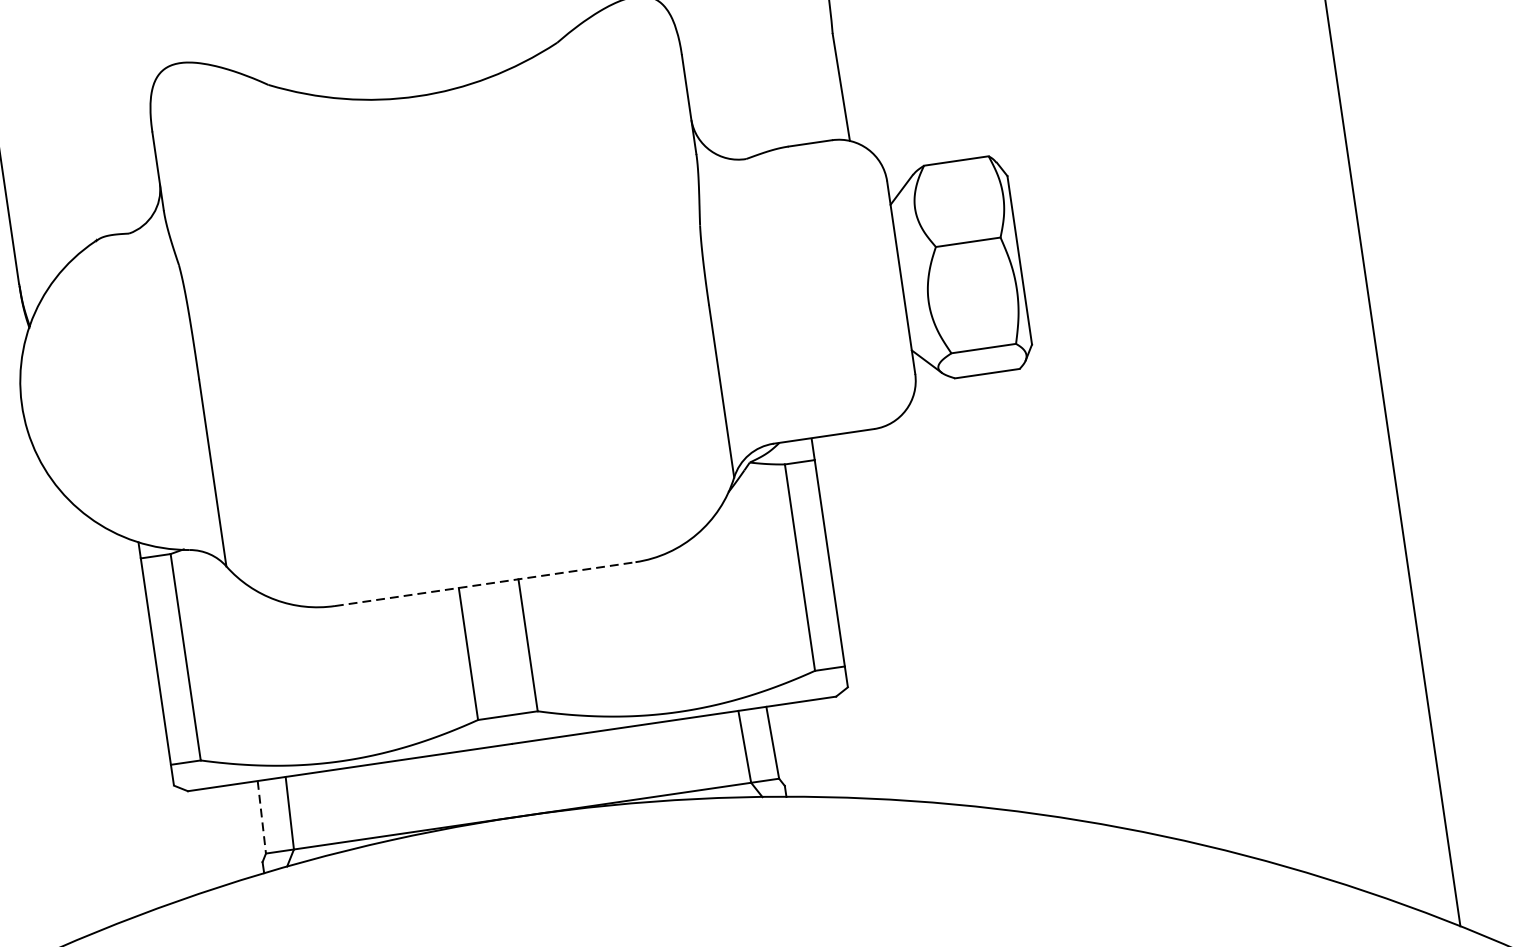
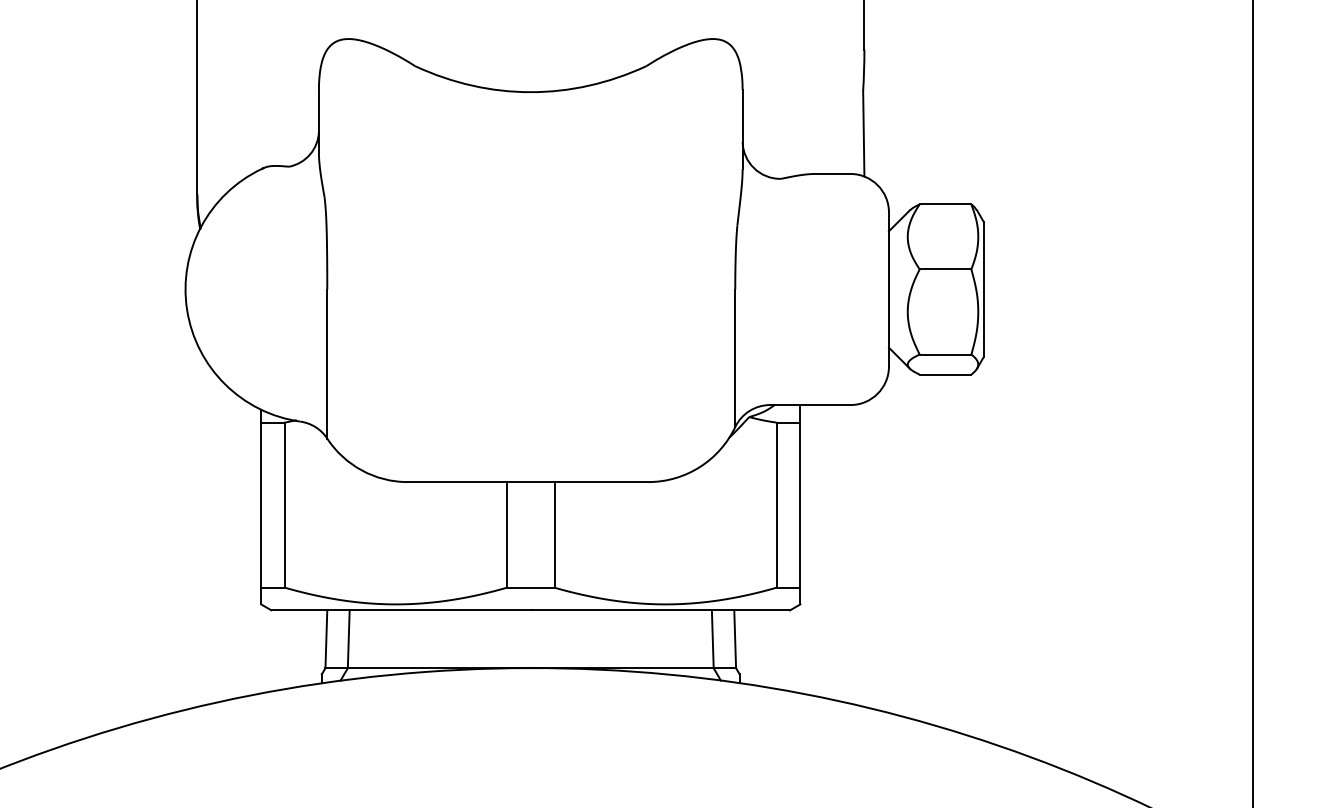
line: (485, 584) -> (528, 482), dashed -> solid
line: (262, 817) -> (326, 639), dashed -> solid

